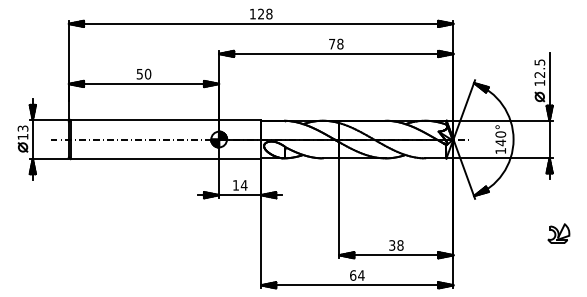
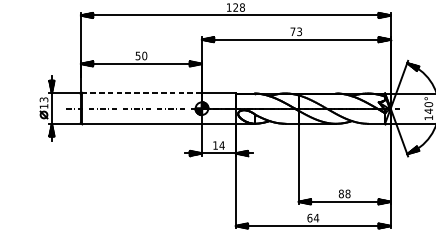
text: (340, 43) -> (299, 31), 78 -> 73
line: (144, 120) -> (141, 93), solid -> dashed
text: (392, 245) -> (341, 193), 38 -> 88

